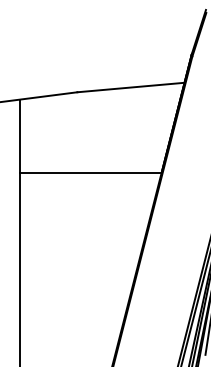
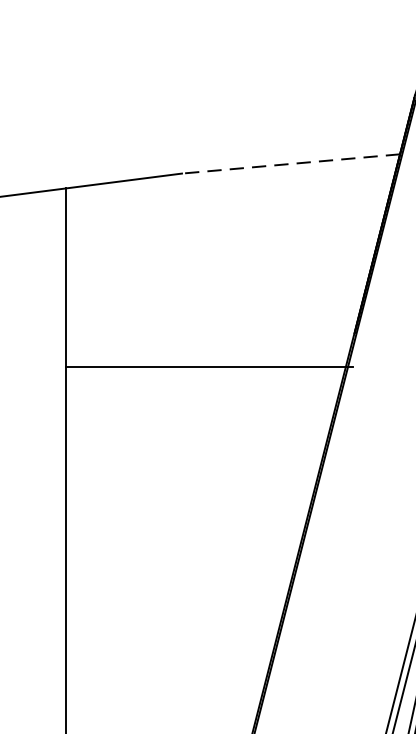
line: (130, 87) -> (290, 163), solid -> dashed
line: (90, 173) -> (208, 367), moved

